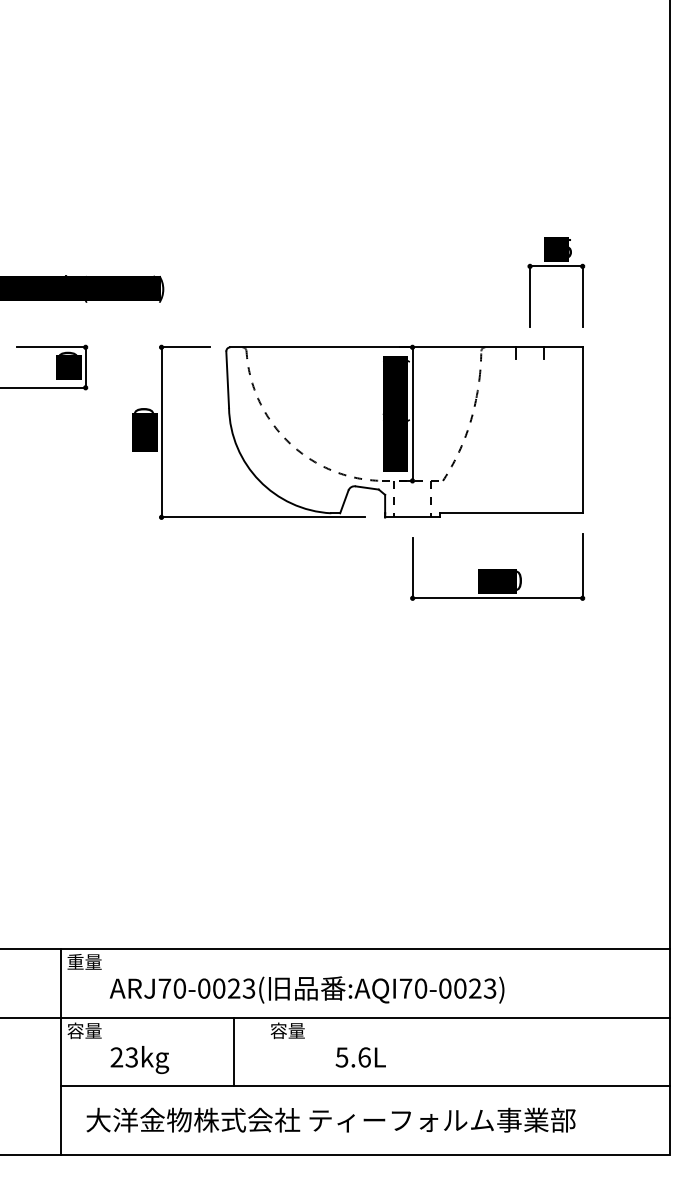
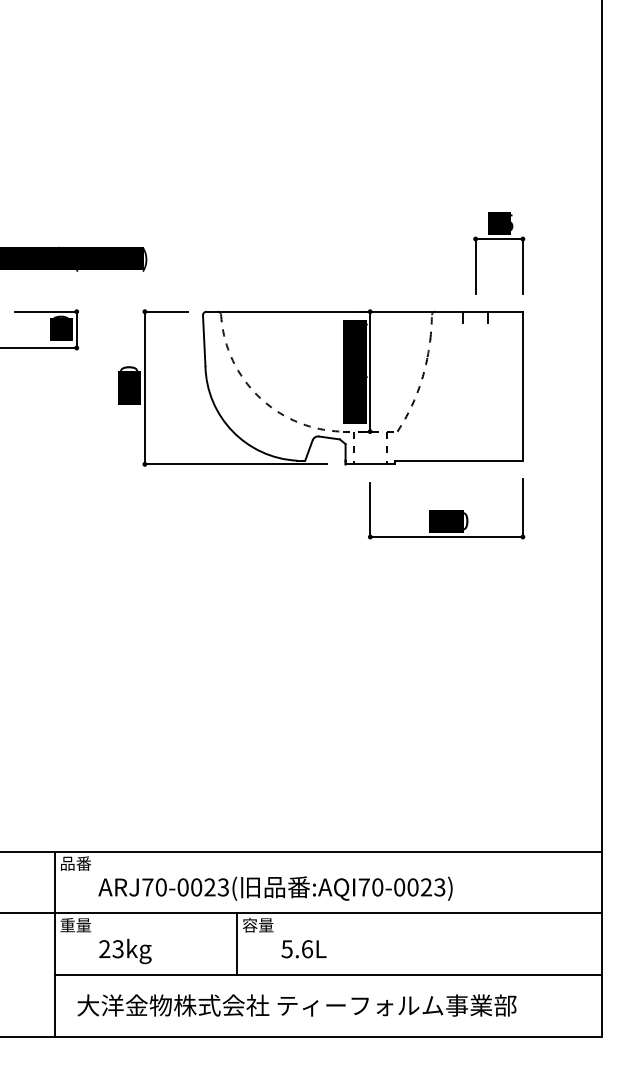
text: (84, 962) -> (75, 863), 重量 -> 品番
text: (75, 1030) -> (67, 924), 容量 -> 重量
line: (234, 1051) -> (237, 943), moved
text: (360, 1057) -> (303, 949), moved

